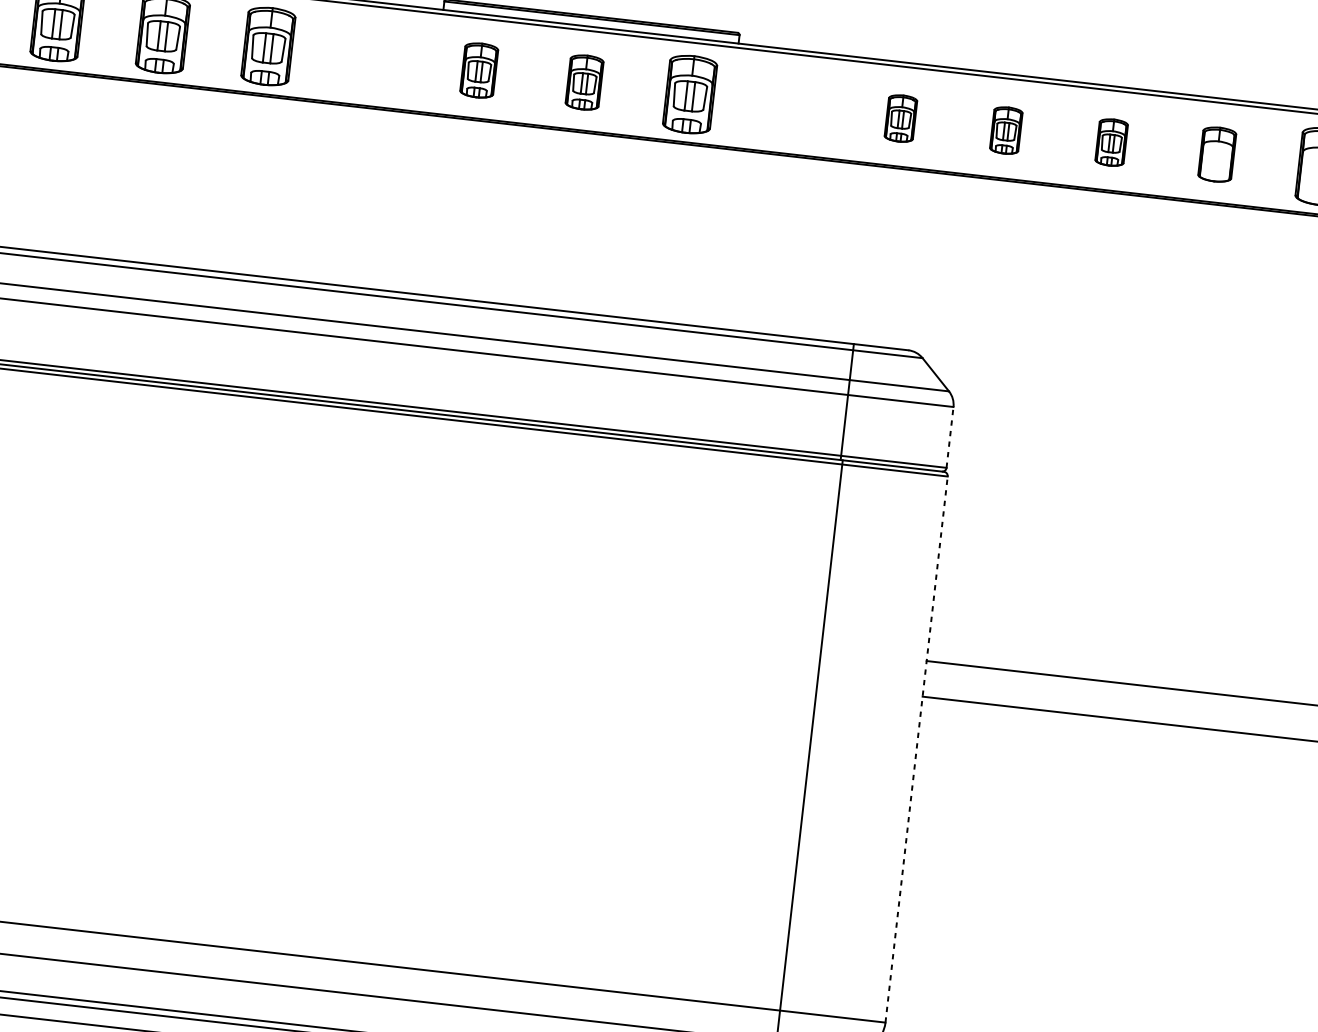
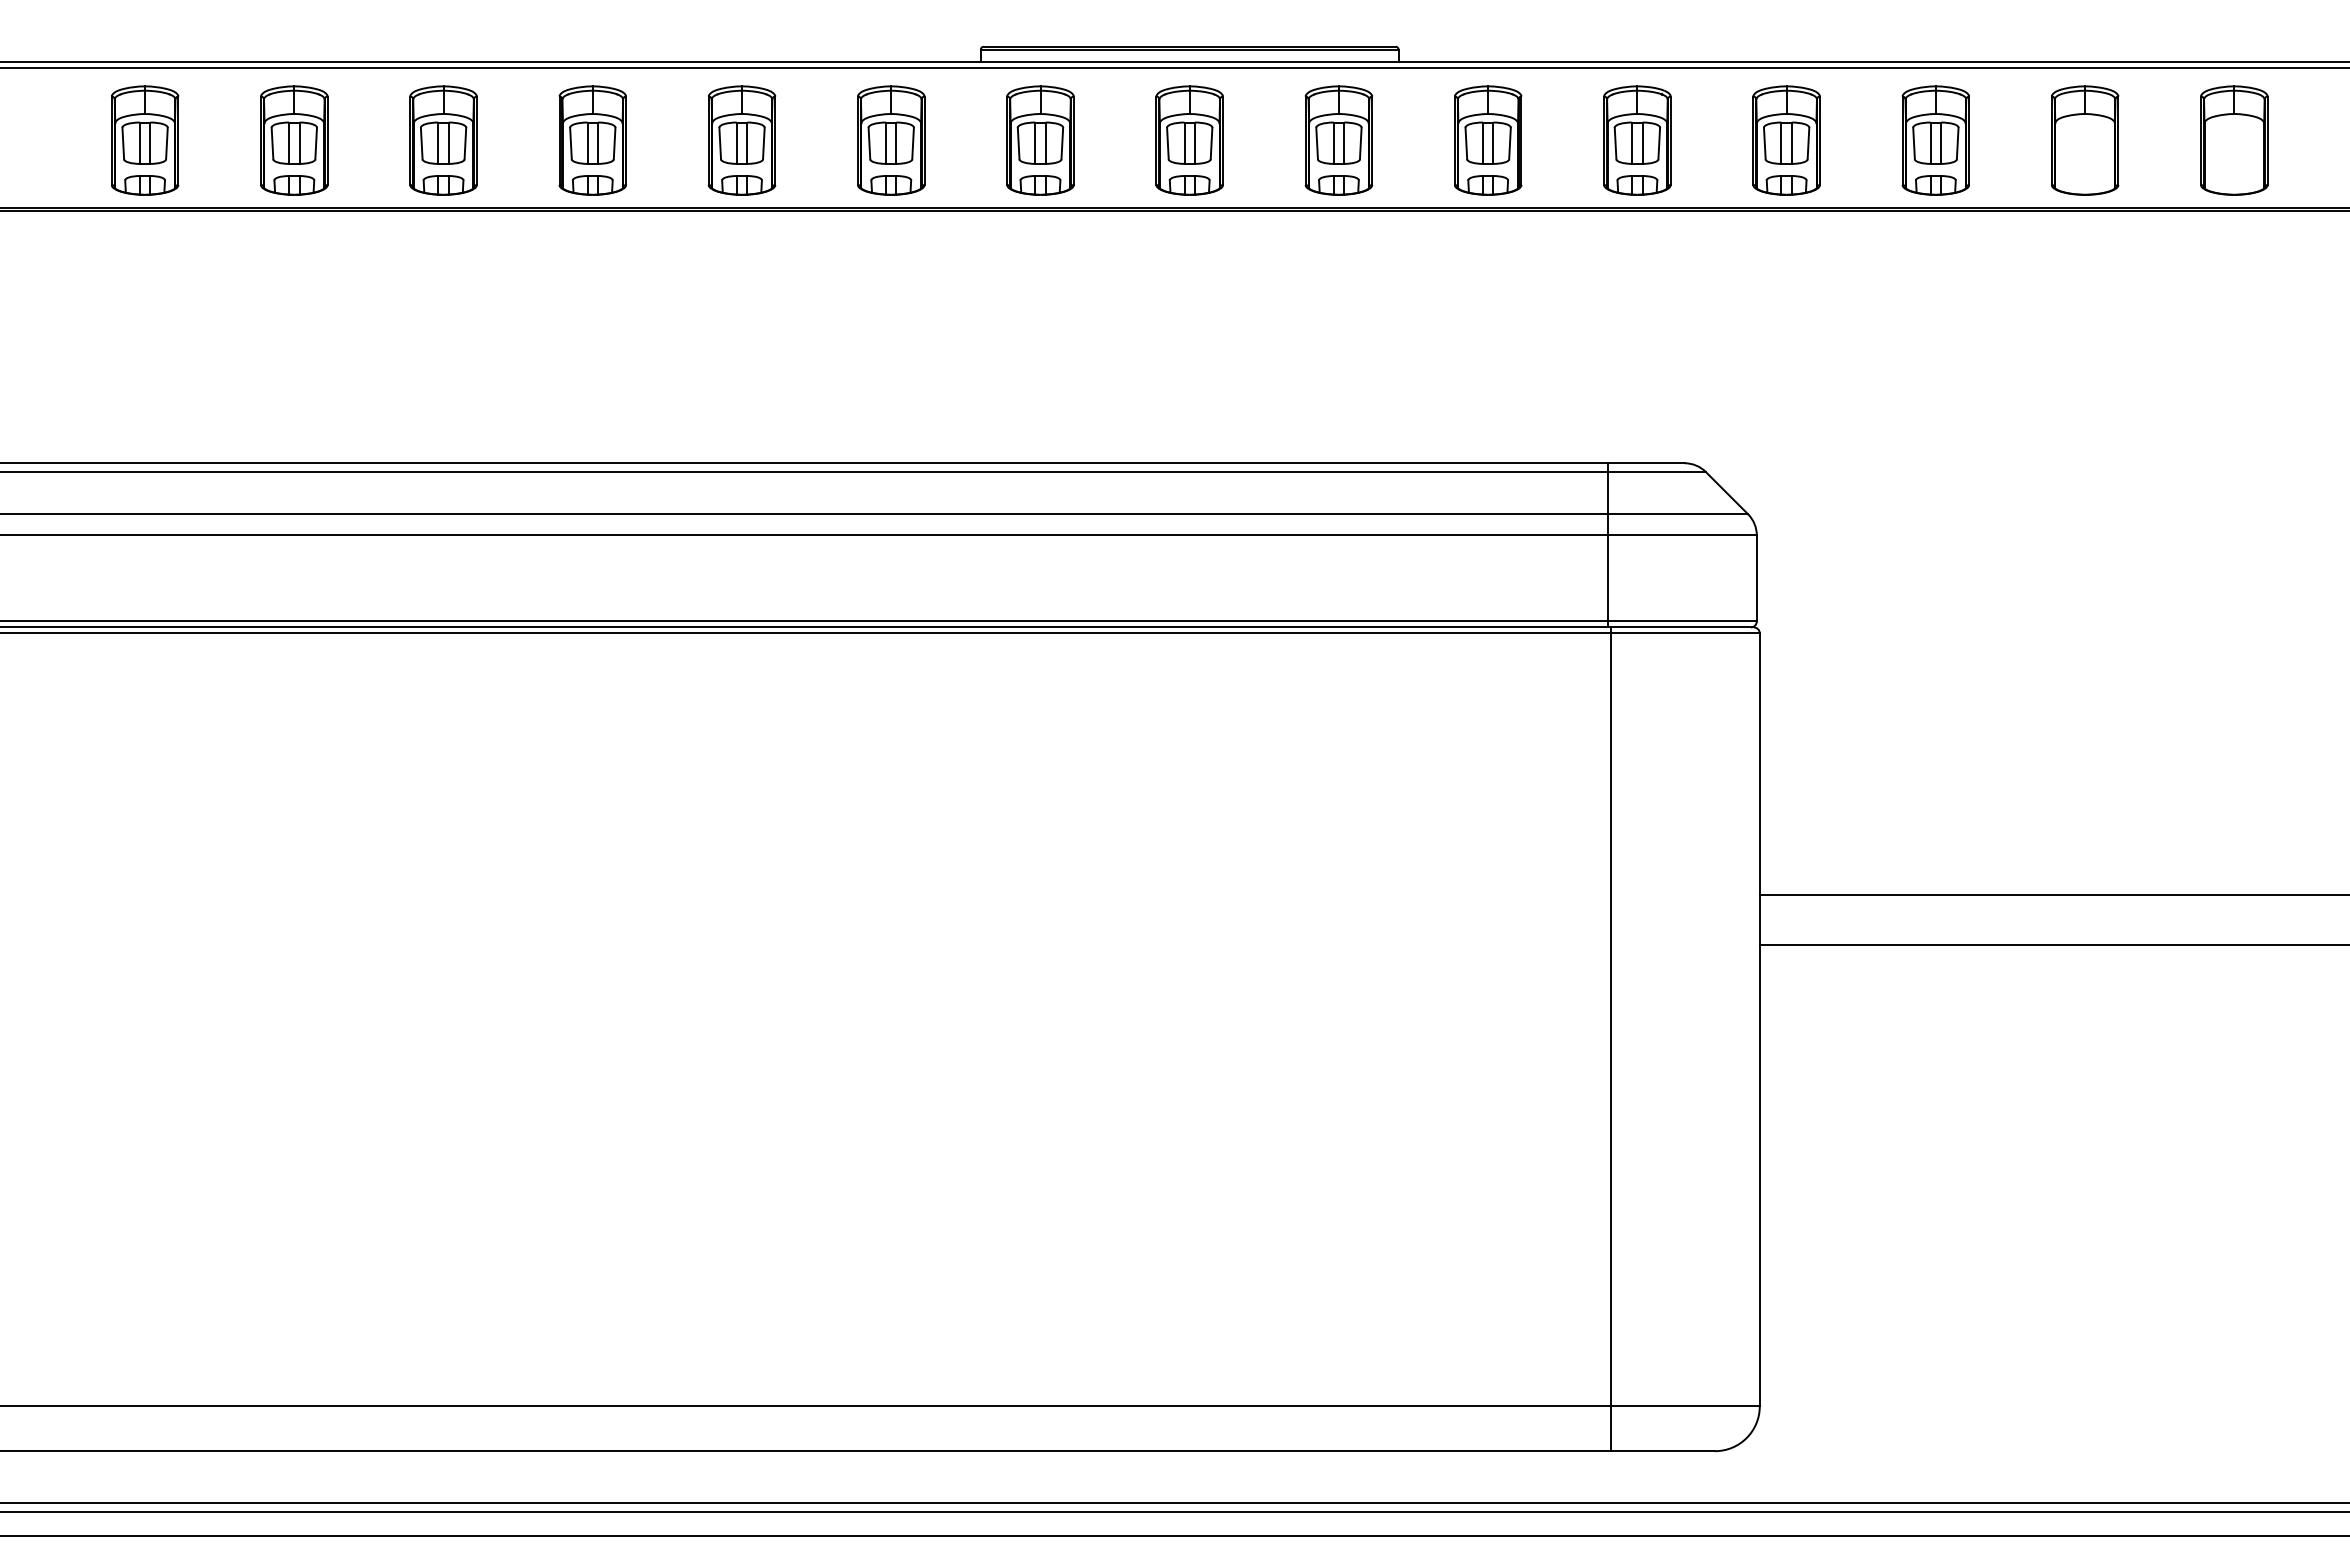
part: (374, 58) -> (891, 140), added
part: (479, 70) -> (1040, 140), size x1.43
part: (584, 82) -> (1189, 140), size x1.43
part: (795, 106) -> (1488, 140), added
part: (901, 118) -> (1637, 140), size x1.67
part: (1006, 130) -> (1786, 140), size x1.67
part: (1111, 142) -> (1935, 140), size x1.67
part: (1217, 154) -> (2085, 140), size x1.43
line: (949, 436) -> (1756, 577), dashed -> solid
line: (916, 749) -> (1759, 1019), dashed -> solid

